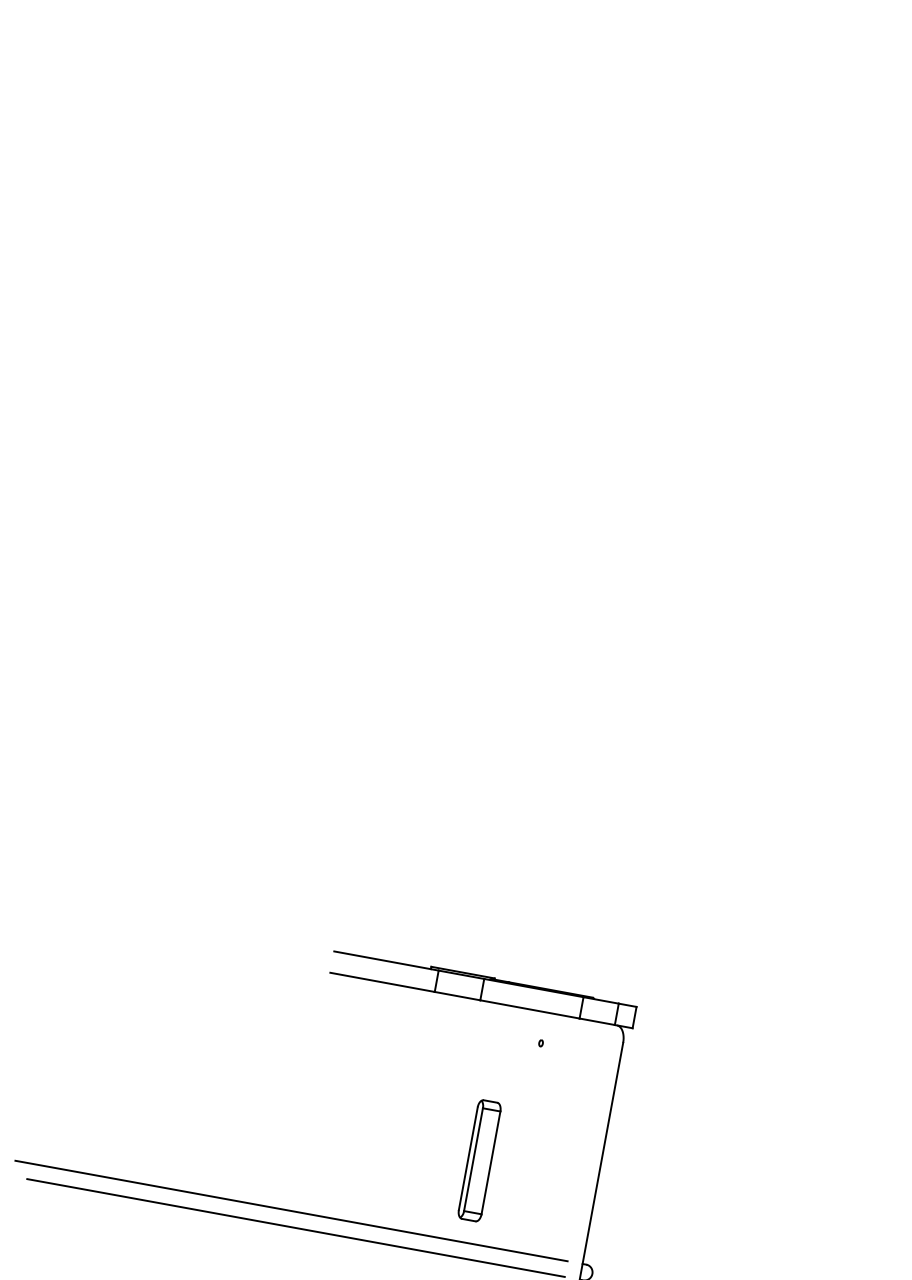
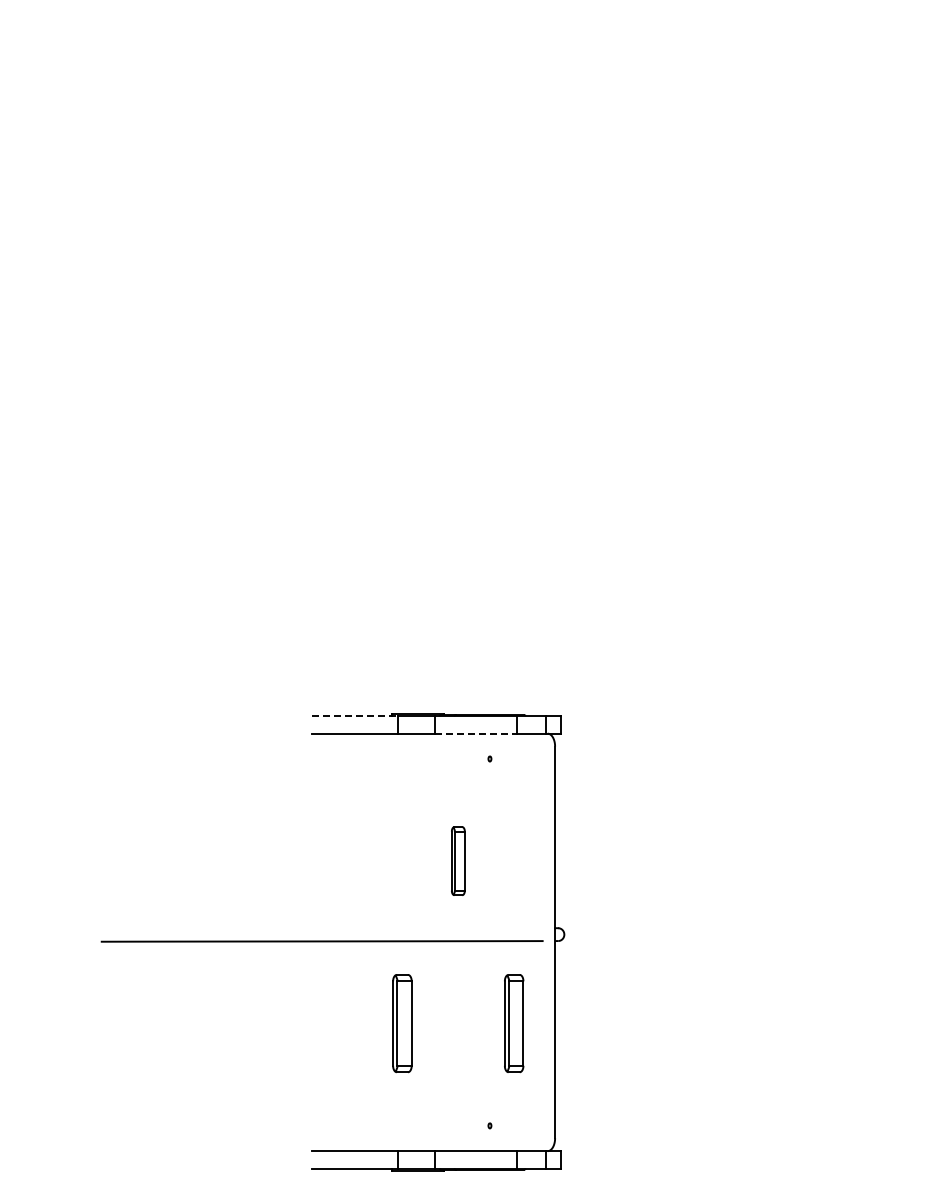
line: (386, 961) -> (355, 716), solid -> dashed
line: (530, 1009) -> (476, 733), solid -> dashed
part: (480, 1159) -> (458, 860), size x0.7
line: (290, 1210) -> (315, 928), removed

